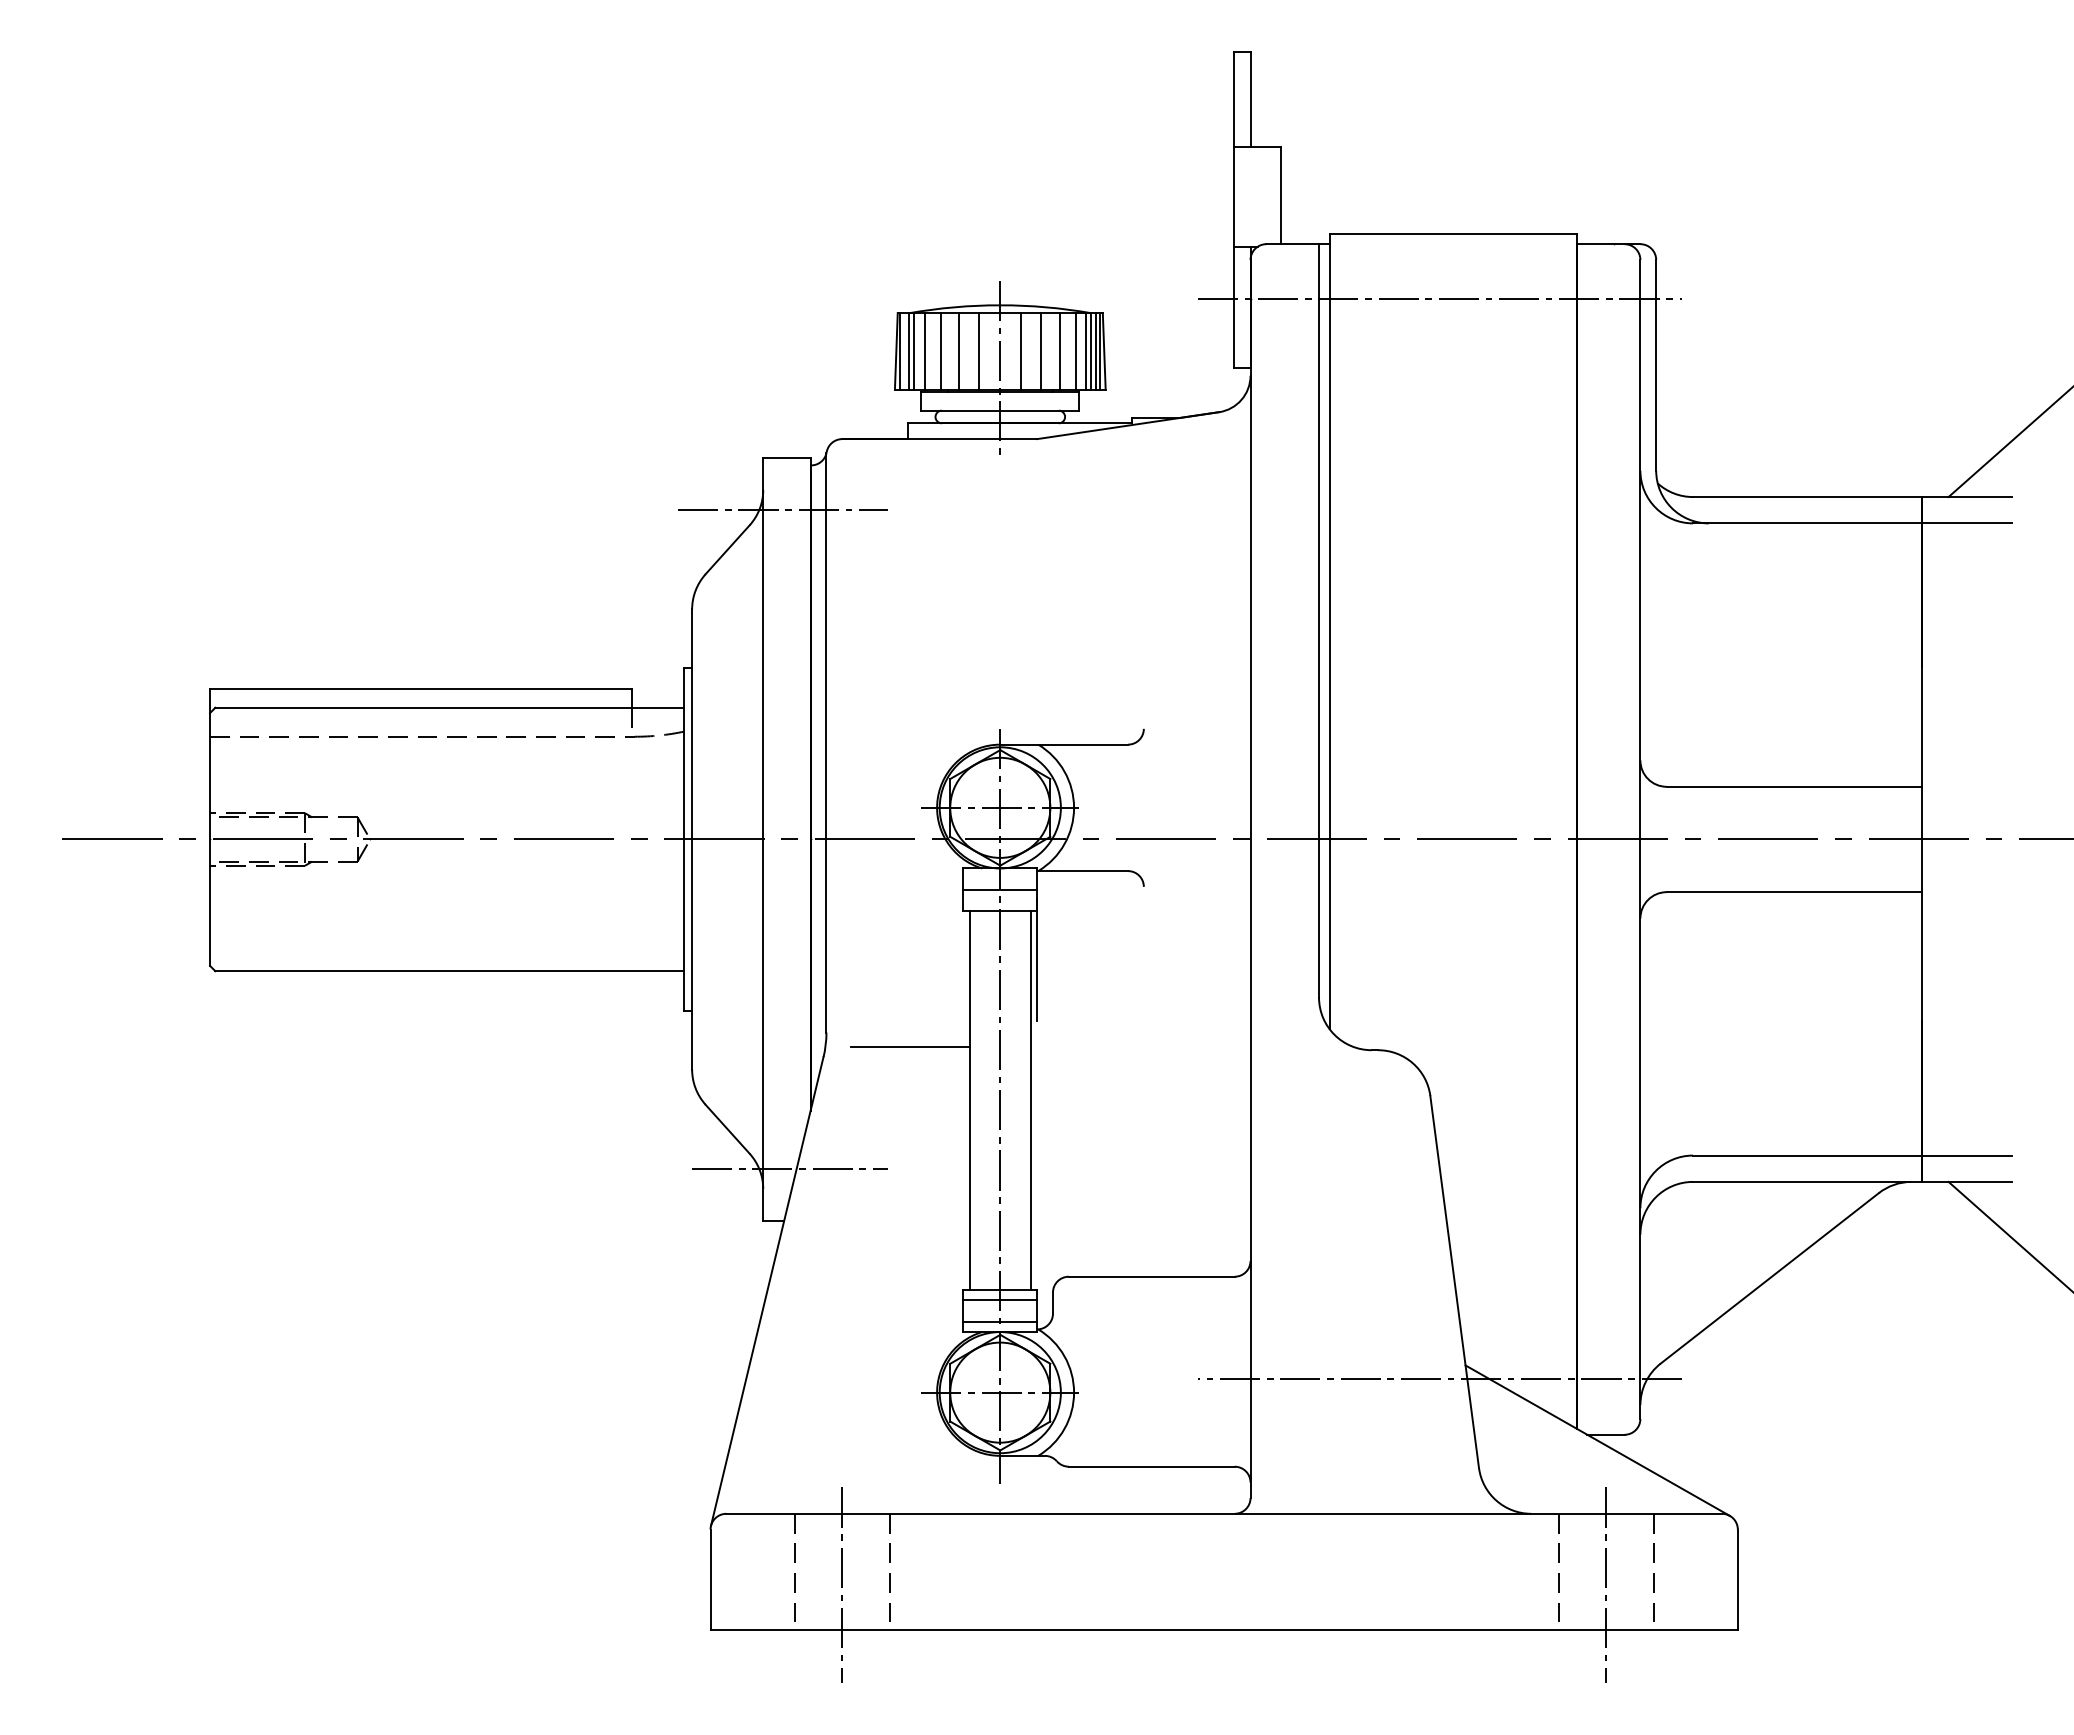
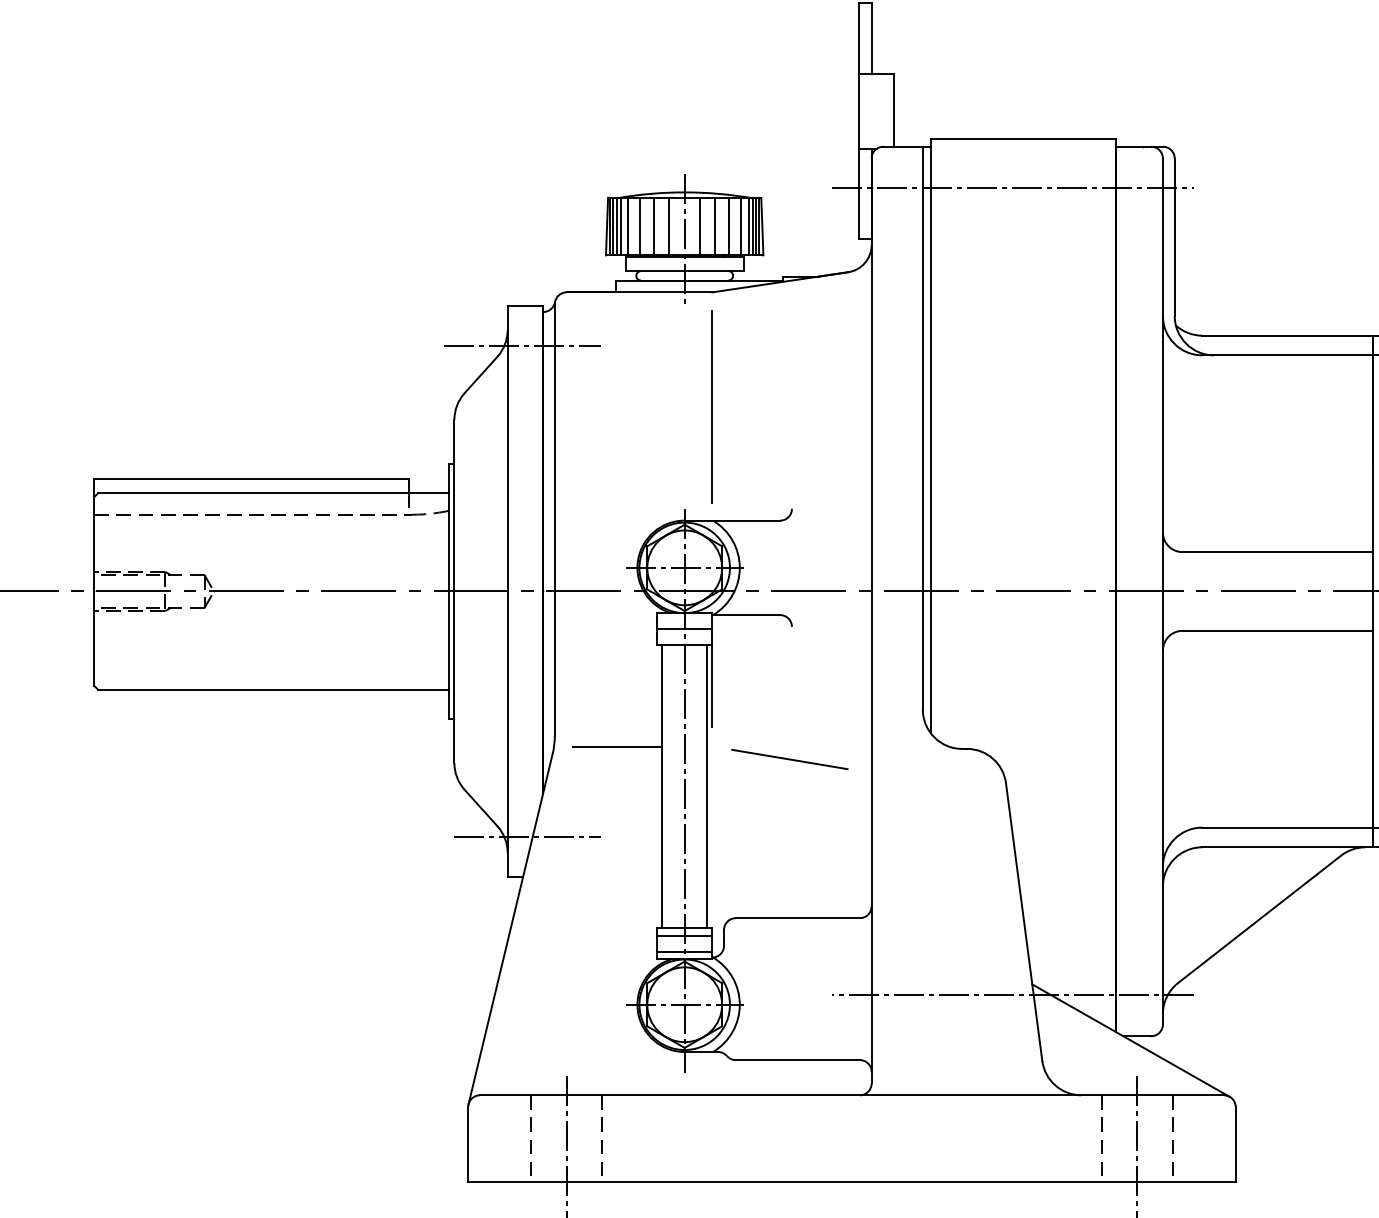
line: (904, 351) -> (613, 226), added
line: (1036, 592) -> (711, 406), added
line: (1141, 1064) -> (790, 759), added

